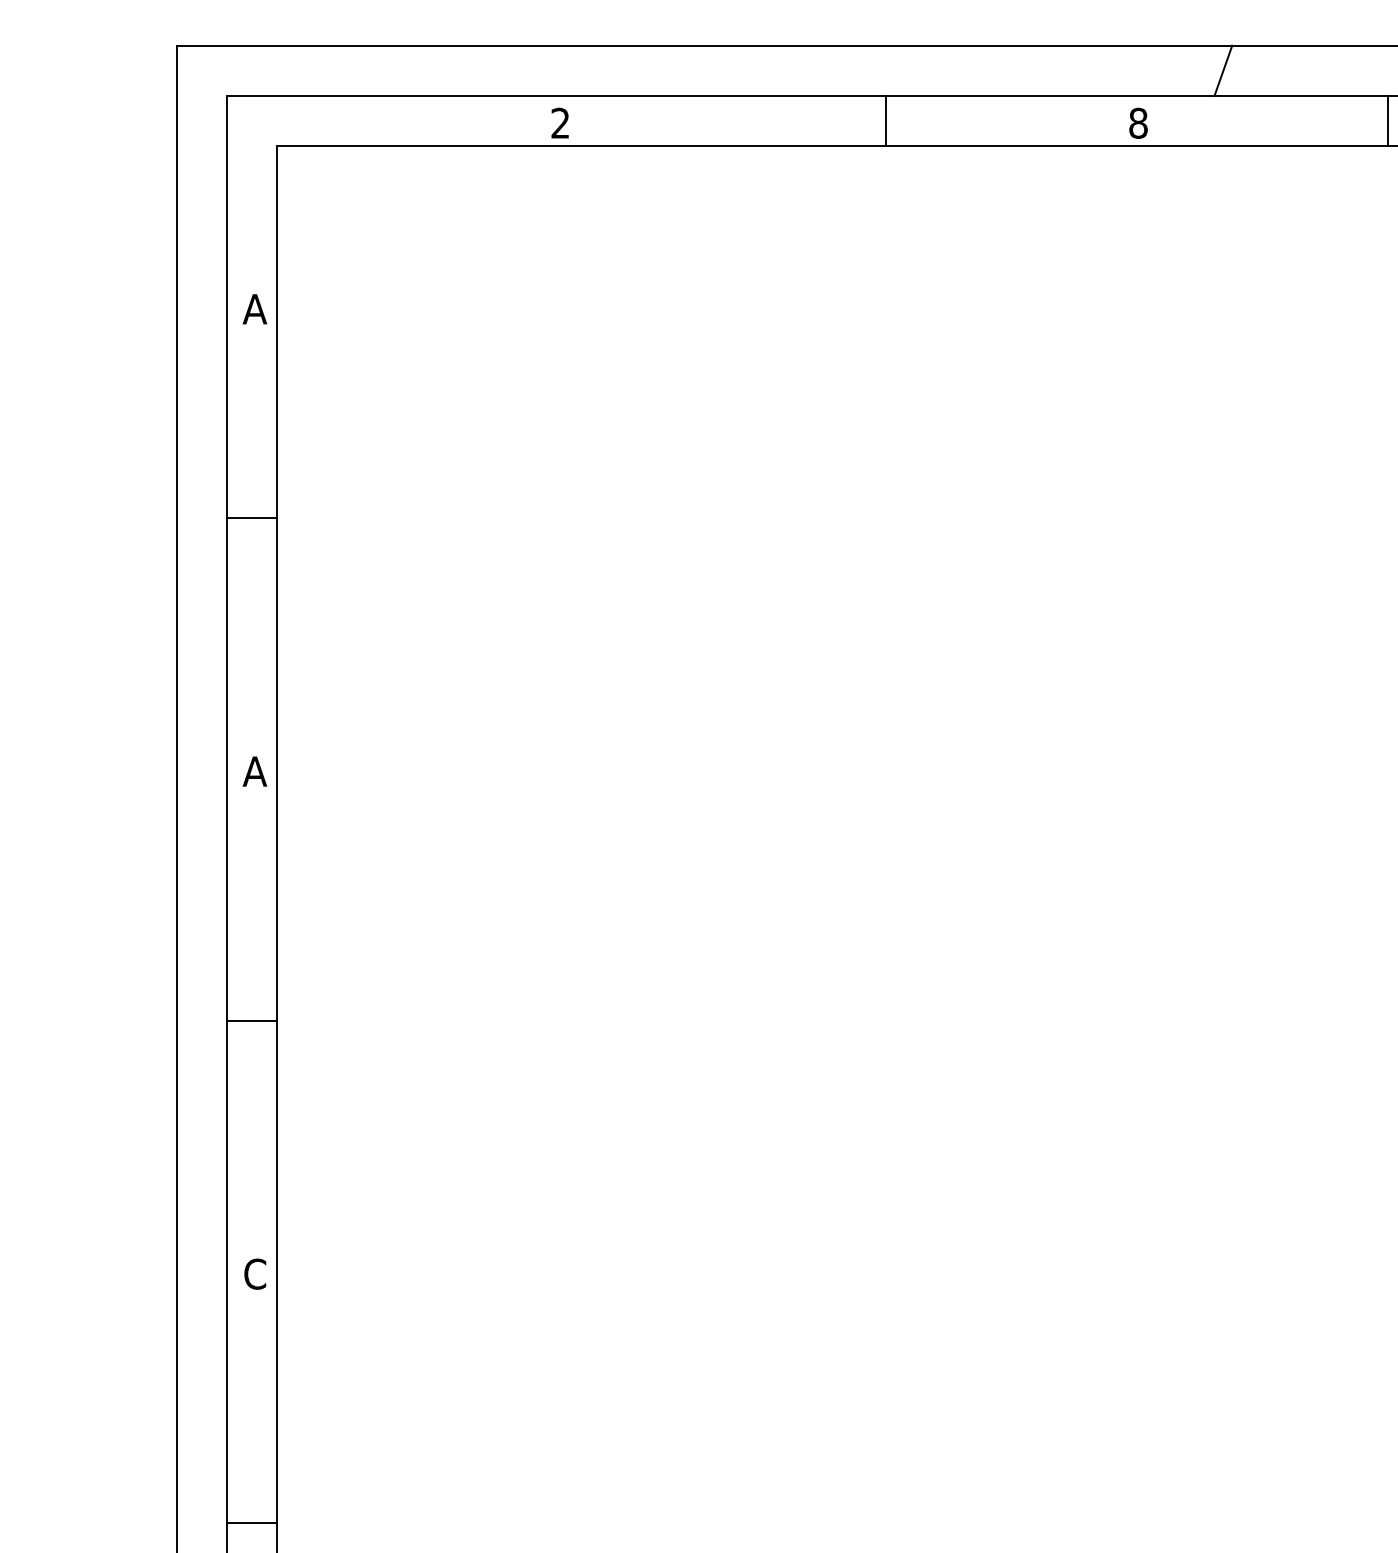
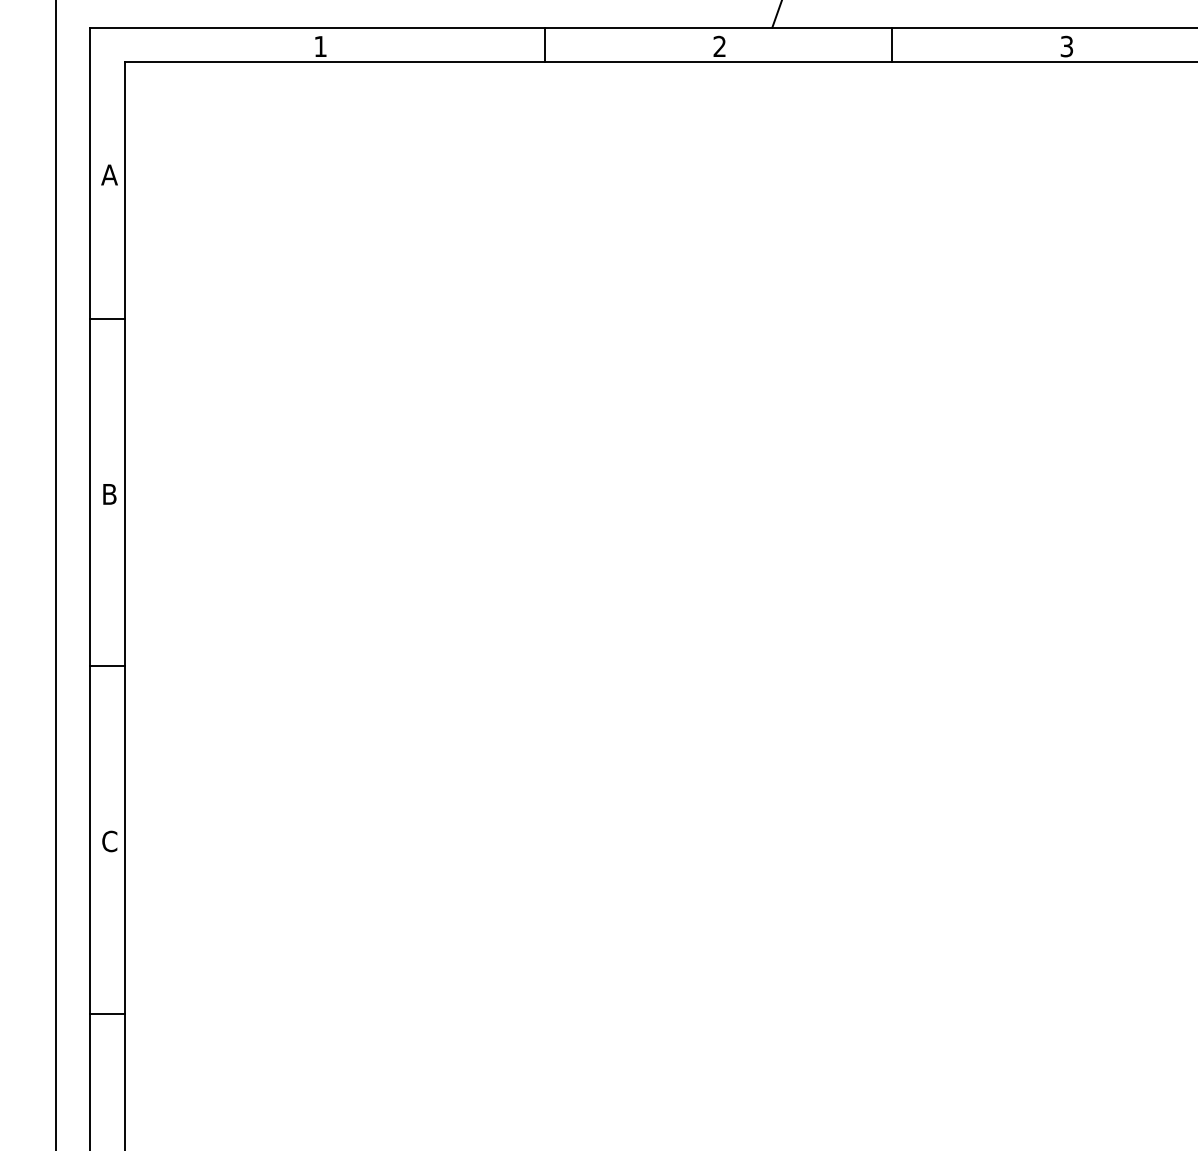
text: (560, 121) -> (320, 45), 2 -> 1
text: (1138, 123) -> (719, 46), 8 -> 2
text: (254, 771) -> (109, 494), A -> B

